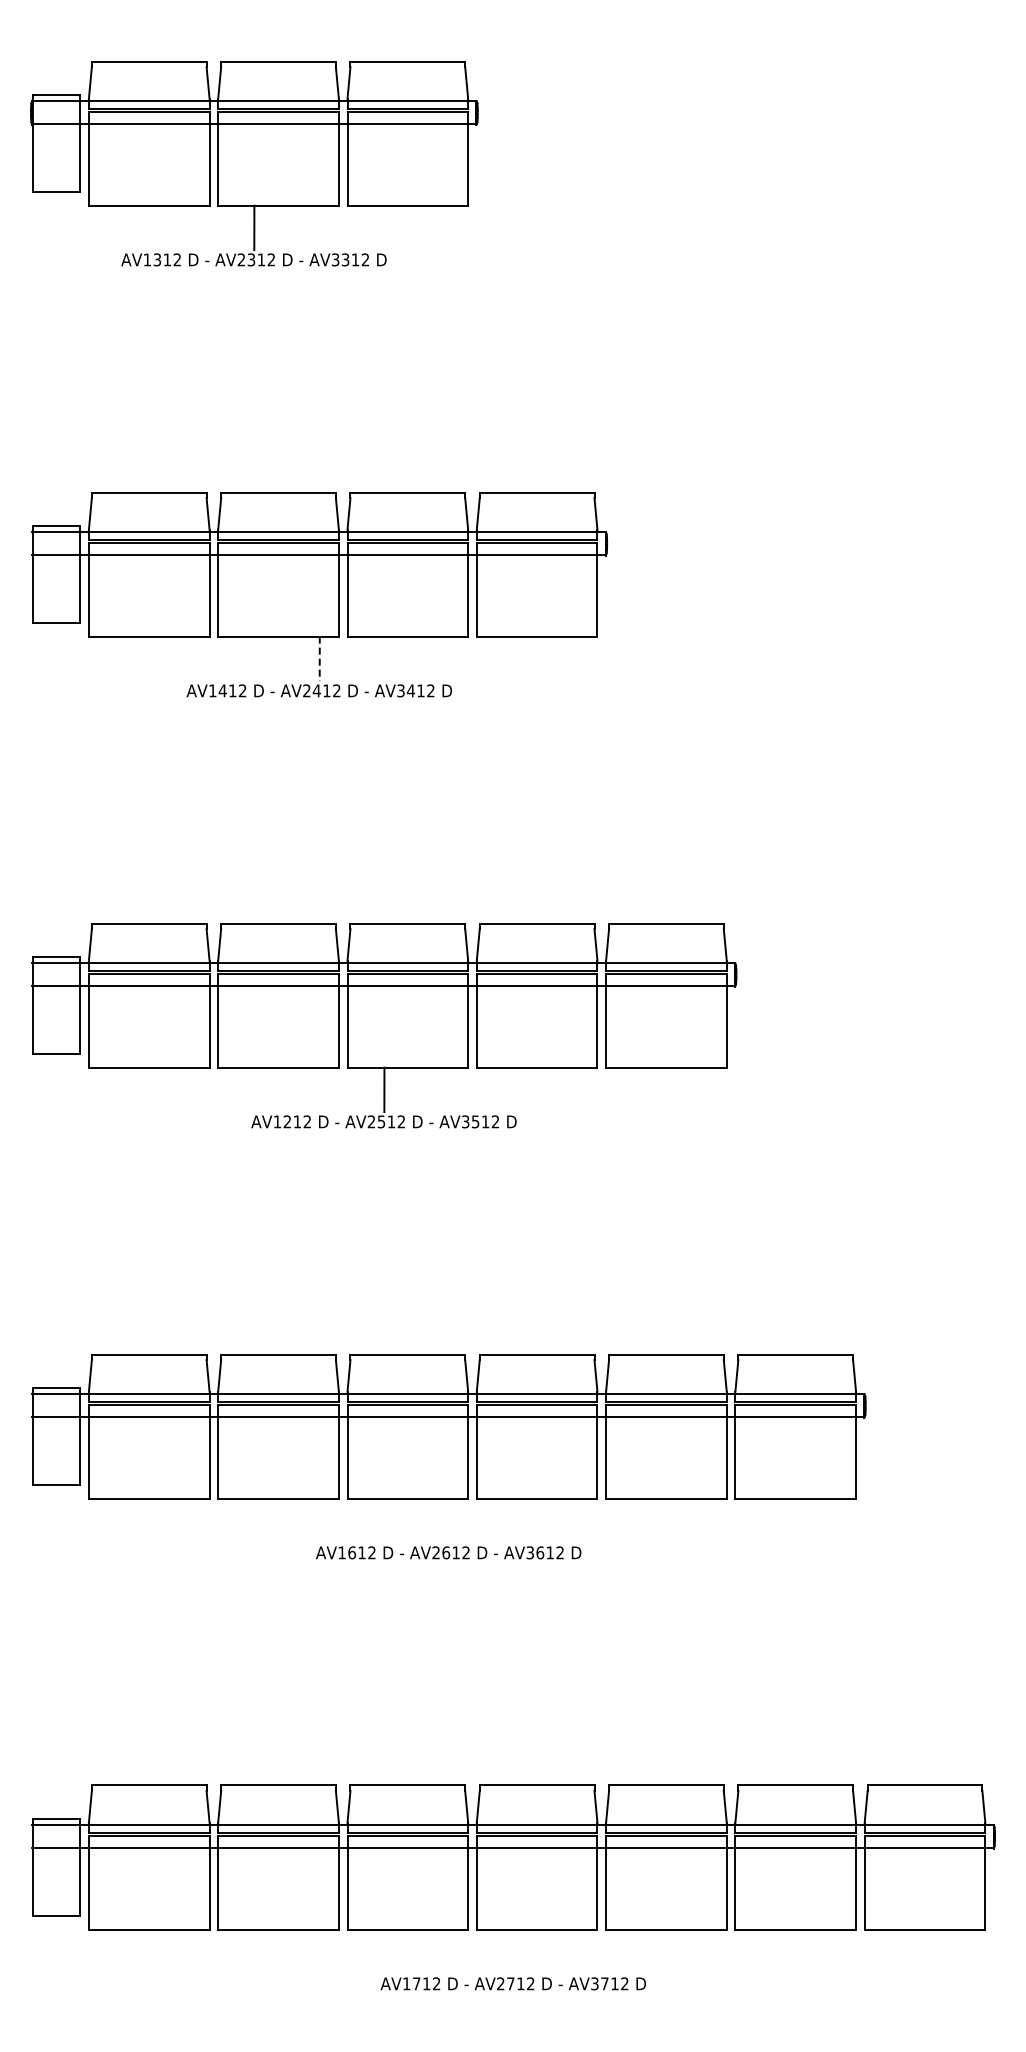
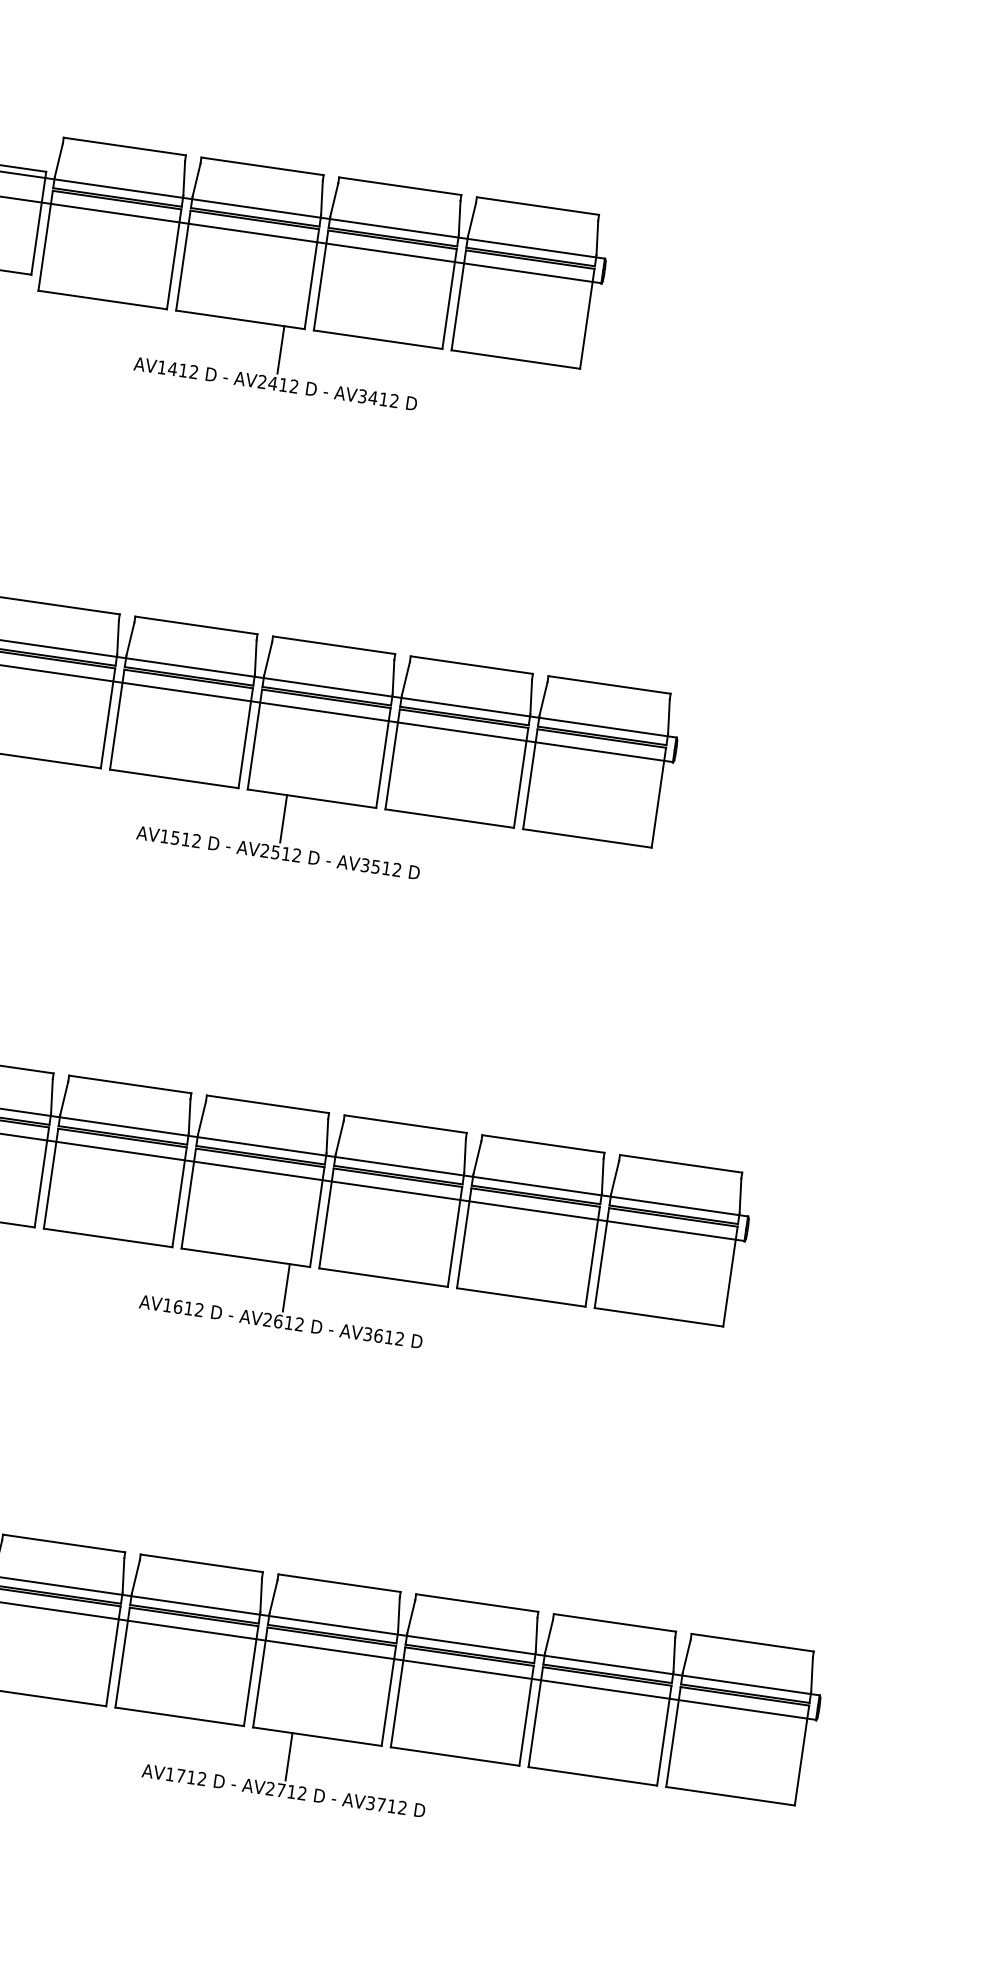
line: (319, 659) -> (280, 350), dashed -> solid
text: (286, 1121) -> (174, 837), AV1212 -> AV1512
line: (449, 1520) -> (286, 1287), added
line: (513, 1951) -> (288, 1756), added

